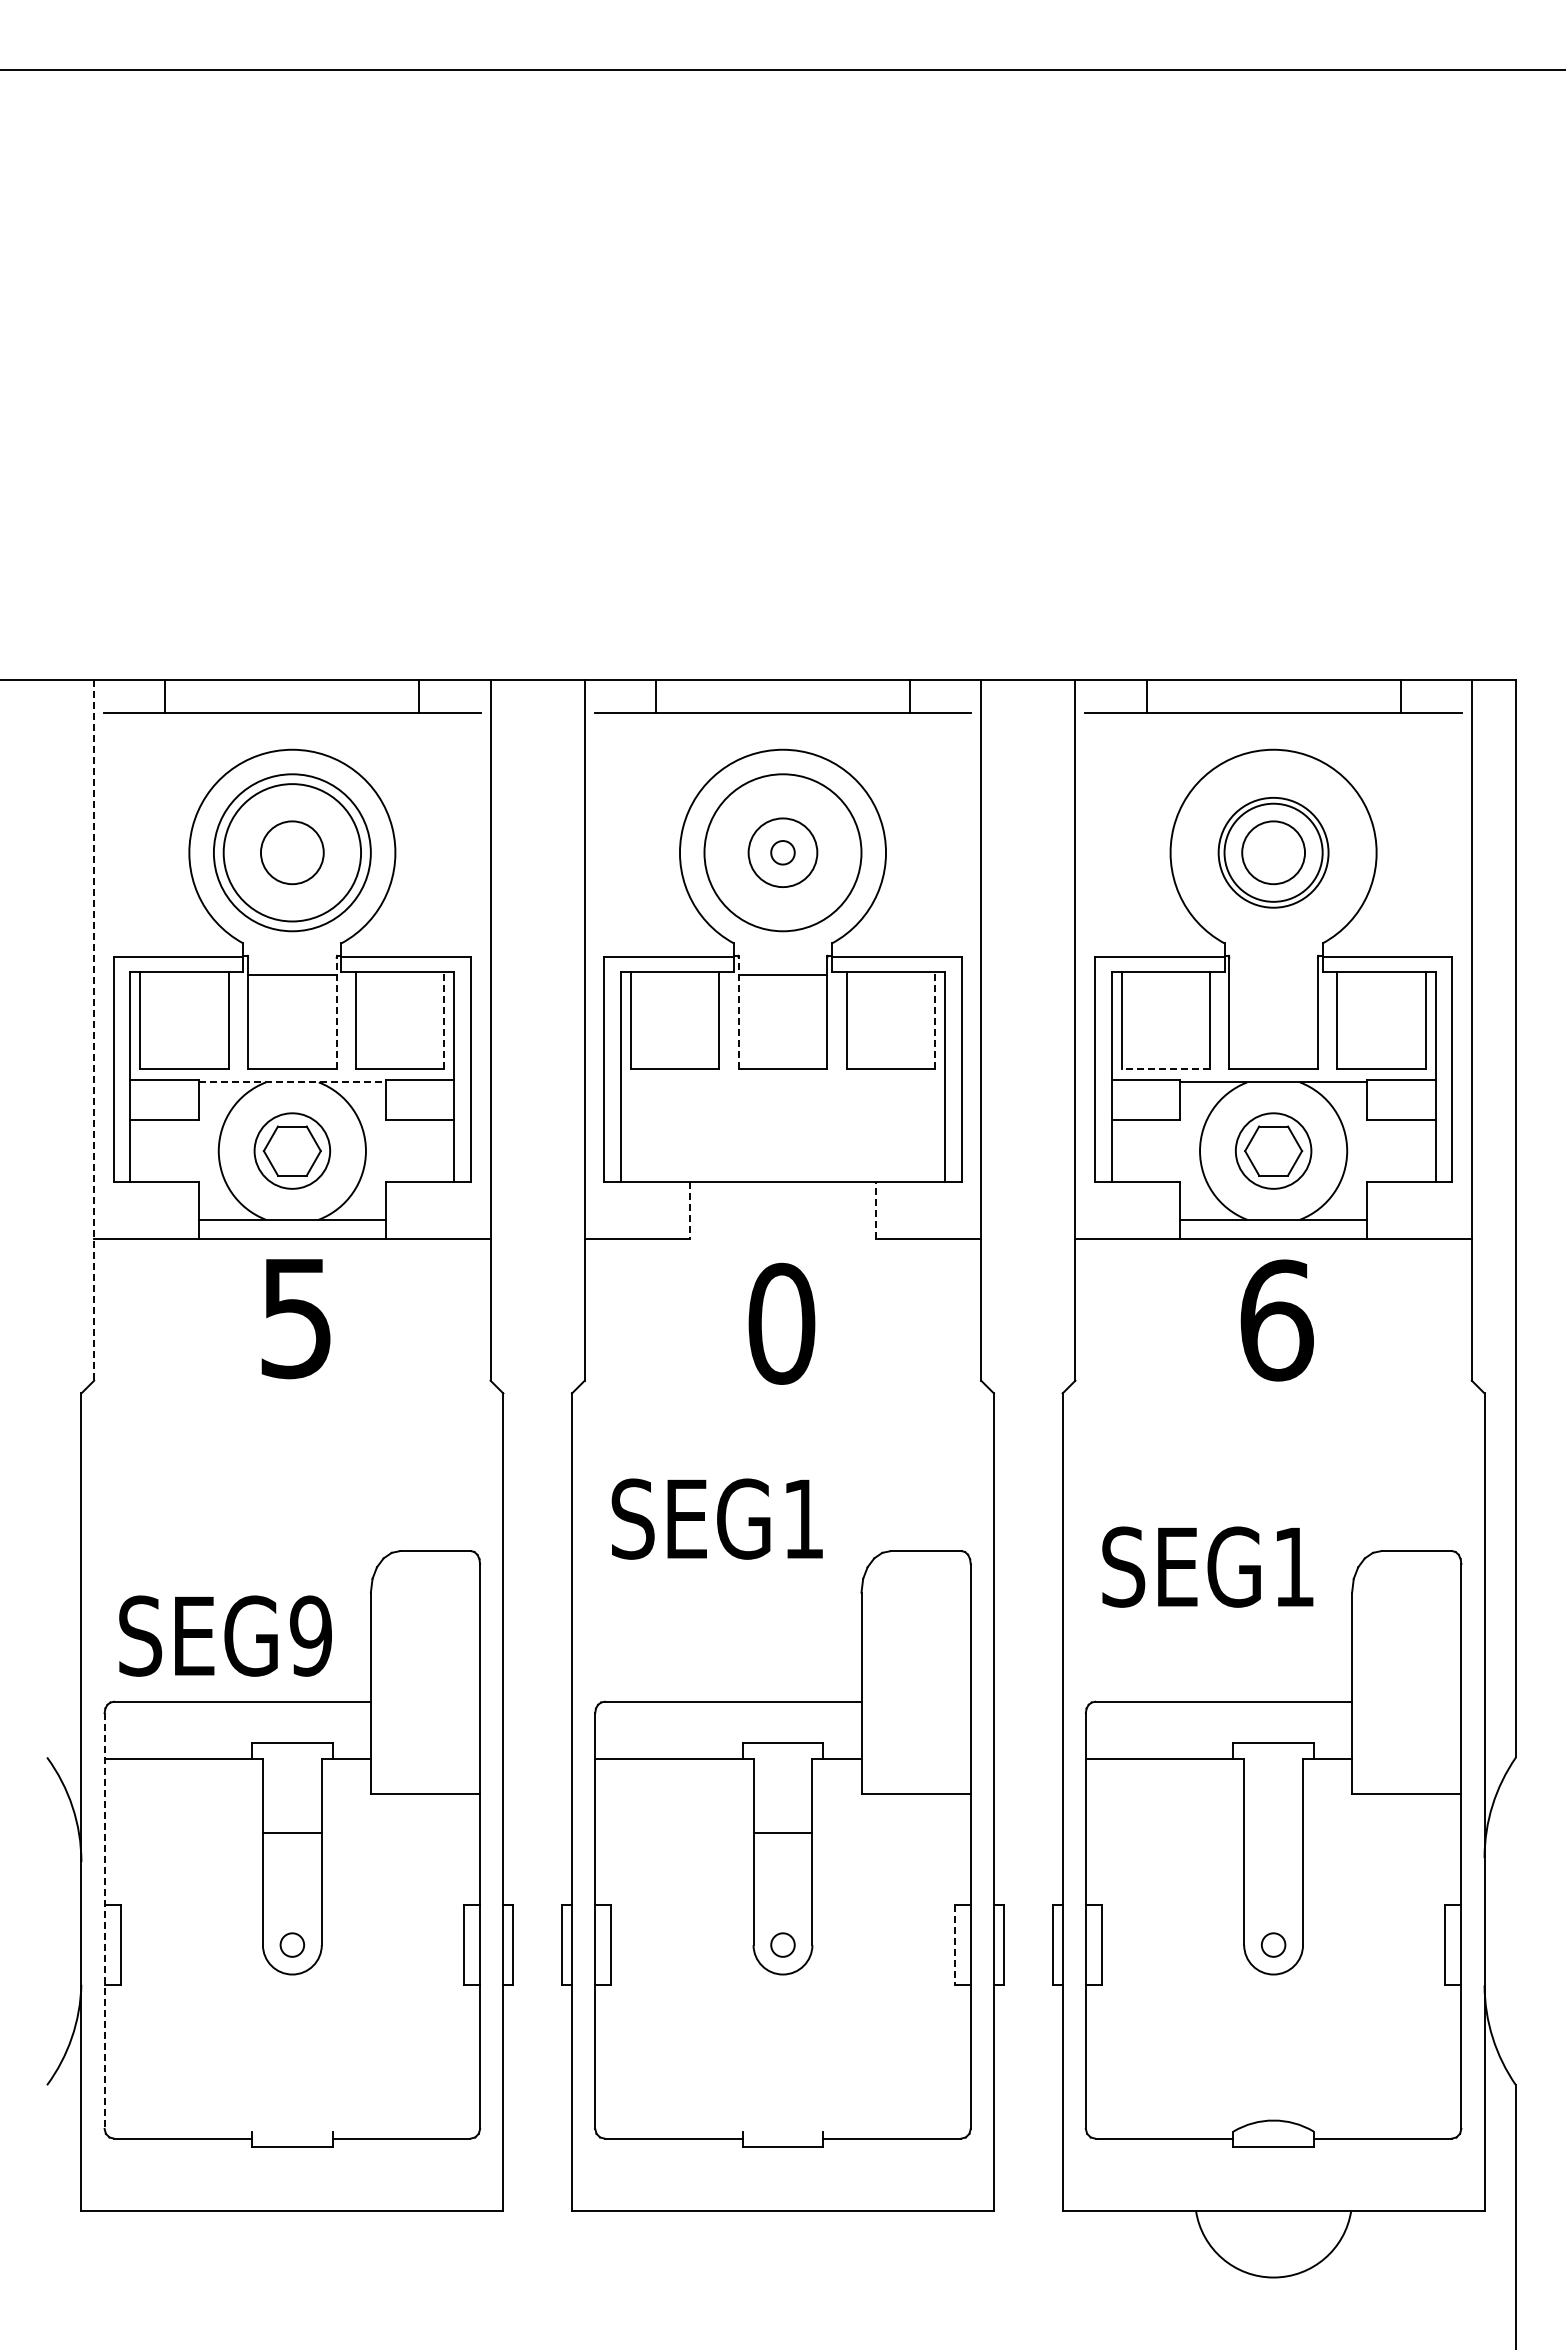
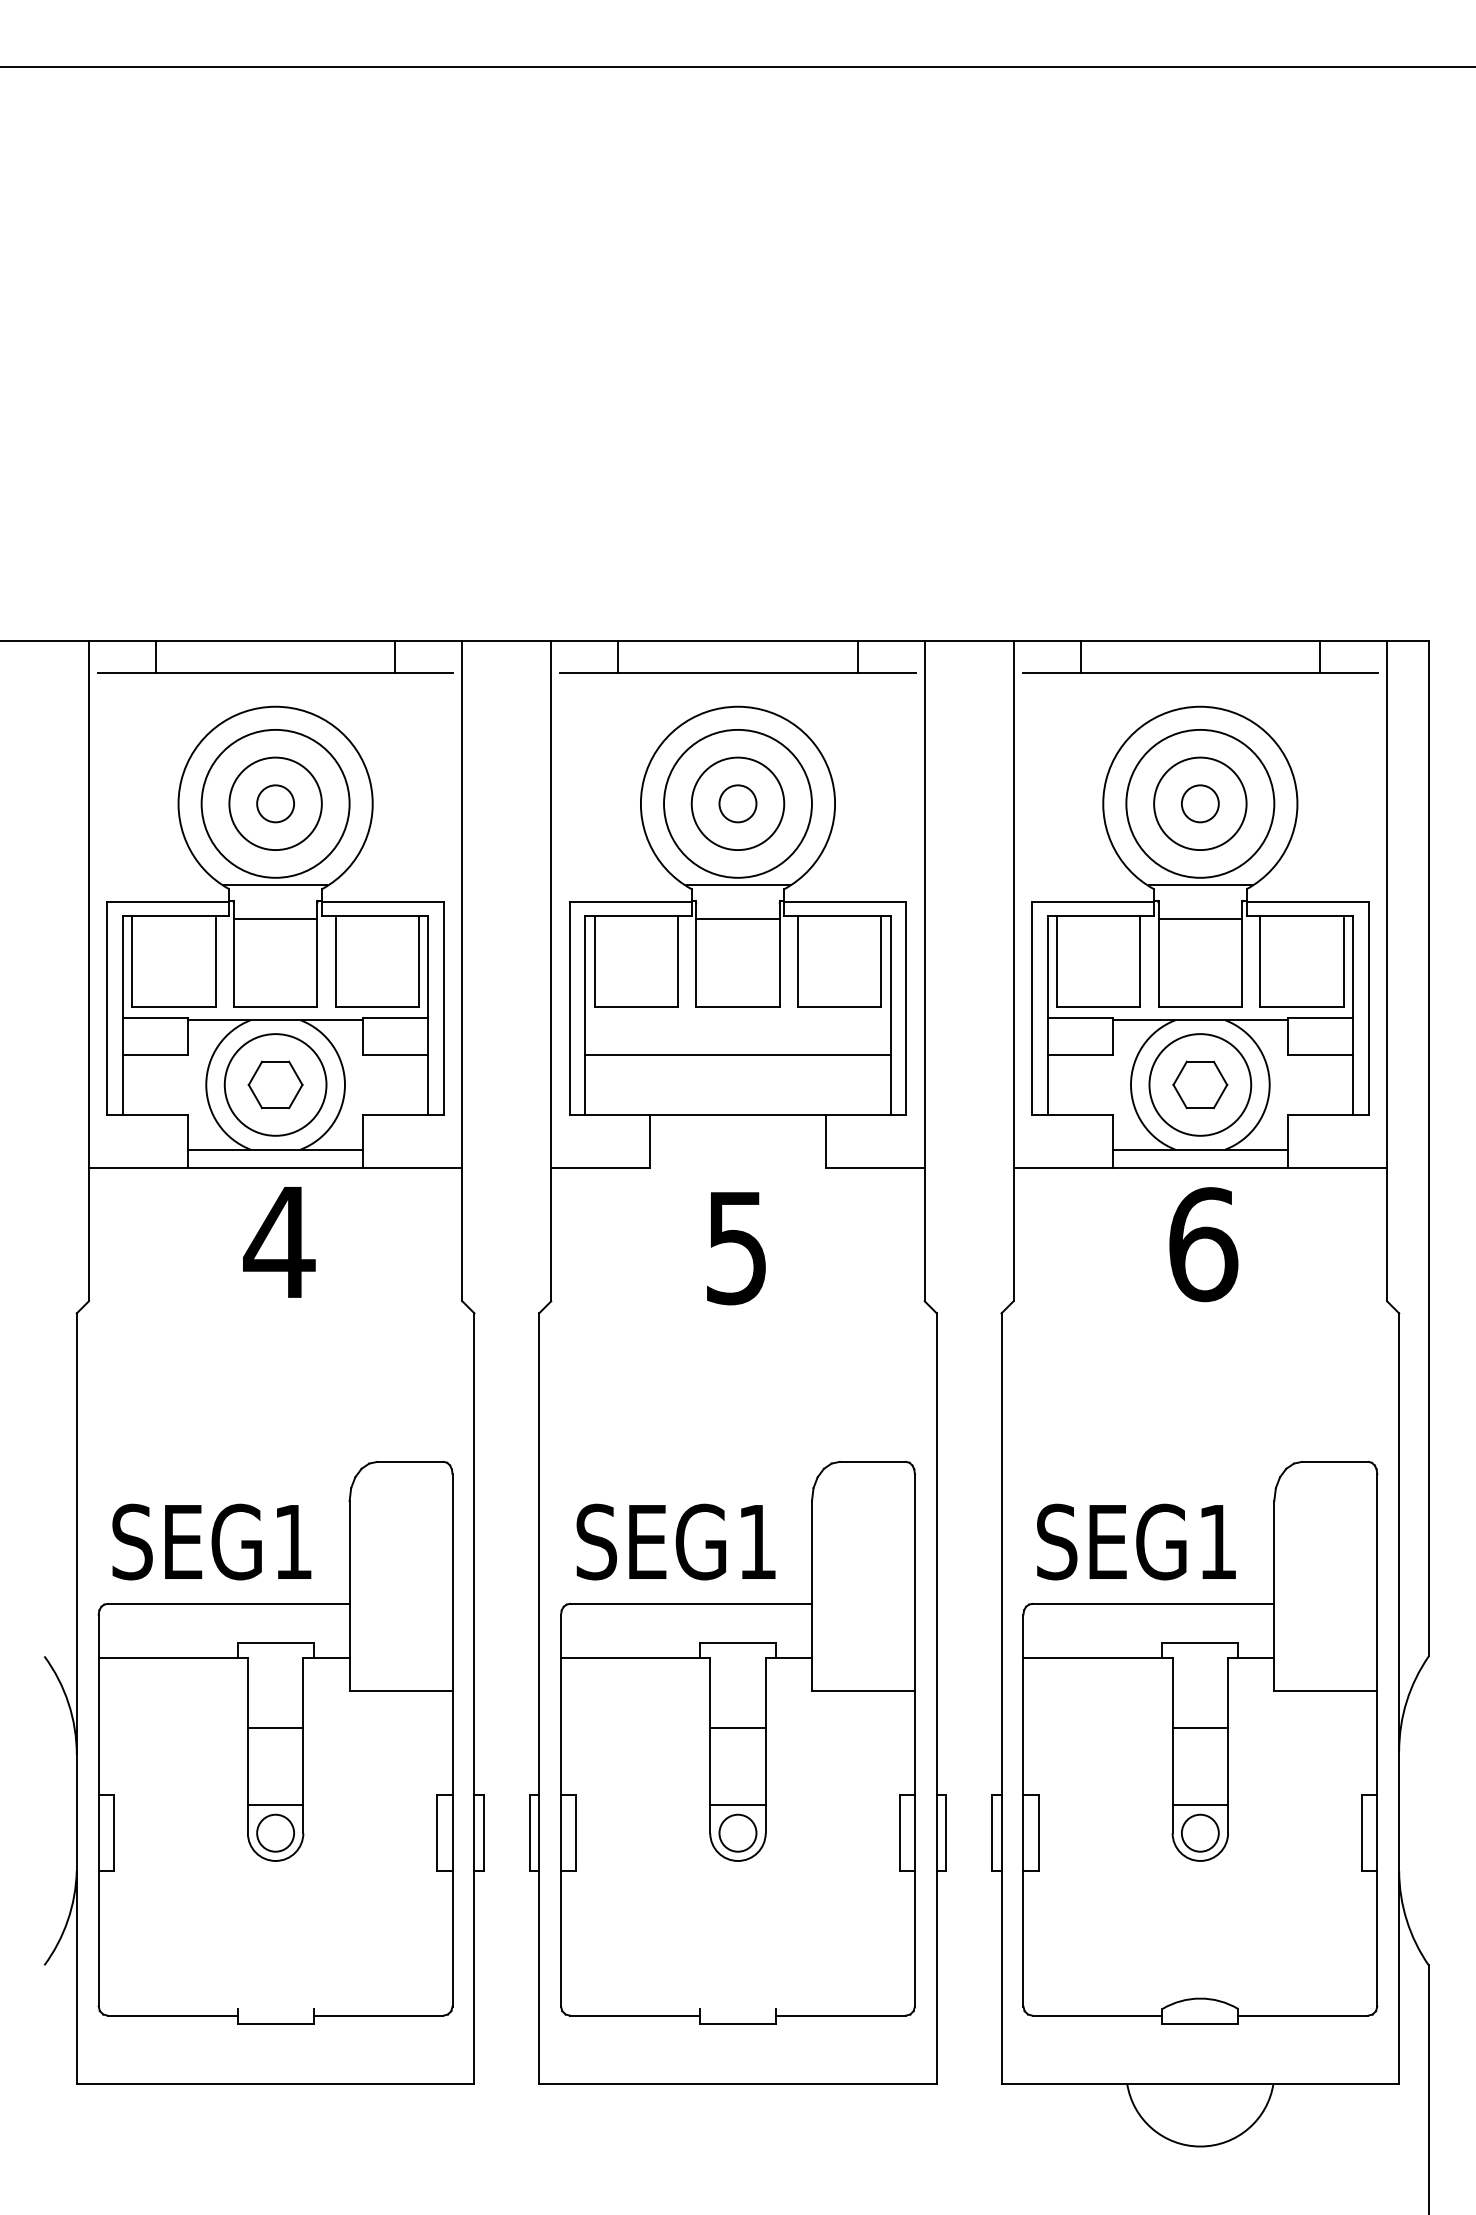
circle: (292, 852) -> (275, 803), size x0.62
circle: (292, 852) -> (275, 803), size x0.71
circle: (782, 852) -> (737, 803), size x1.43
circle: (782, 852) -> (737, 803), size x1.67
circle: (1273, 852) -> (1200, 803), size x0.62
circle: (1273, 852) -> (1200, 803), size x1.43
line: (292, 939) -> (275, 885), added
line: (782, 939) -> (737, 885), added
line: (1273, 939) -> (1200, 885), added
line: (1273, 974) -> (1200, 918), added
line: (336, 1011) -> (317, 953), dashed -> solid
line: (738, 1011) -> (696, 953), dashed -> solid
line: (444, 1020) -> (418, 961), dashed -> solid
line: (935, 1020) -> (881, 961), dashed -> solid
line: (94, 1030) -> (89, 971), dashed -> solid
line: (1165, 1068) -> (1098, 1007), dashed -> solid
line: (292, 1082) -> (275, 1020), dashed -> solid
line: (782, 1119) -> (737, 1055), added
circle: (292, 1151) -> (275, 1085), size x1.43
circle: (1273, 1151) -> (1200, 1085), size x1.43
line: (876, 1210) -> (826, 1140), dashed -> solid
line: (689, 1211) -> (649, 1141), dashed -> solid
text: (295, 1319) -> (278, 1243), 5 -> 4
text: (781, 1323) -> (736, 1247), 0 -> 5
text: (716, 1518) -> (675, 1541), moved
text: (1207, 1566) -> (1136, 1541), moved
text: (310, 1635) -> (292, 1541), SEG9 -> SEG1
line: (1273, 1833) -> (1200, 1728), added
line: (291, 1915) -> (274, 1805), added
line: (782, 1915) -> (737, 1805), added
line: (1273, 1915) -> (1200, 1805), added
line: (104, 1921) -> (98, 1811), dashed -> solid
circle: (292, 1944) -> (275, 1832), size x1.67
circle: (782, 1944) -> (737, 1832), size x1.67
circle: (1273, 1944) -> (1200, 1832), size x1.67
line: (954, 1945) -> (899, 1833), dashed -> solid

